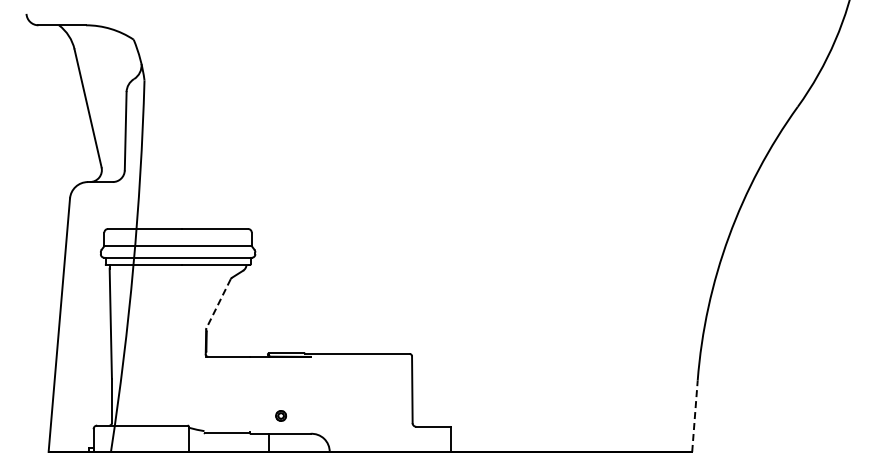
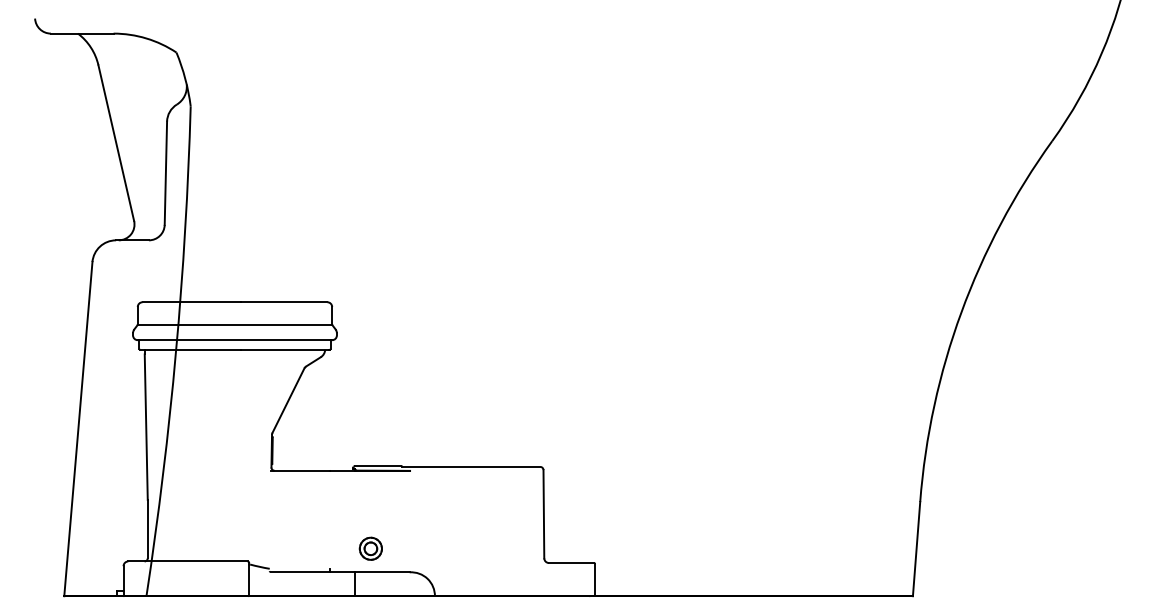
line: (218, 304) -> (288, 401), dashed -> solid
part: (280, 415) -> (370, 548), size x1.67
line: (694, 416) -> (915, 549), dashed -> solid

